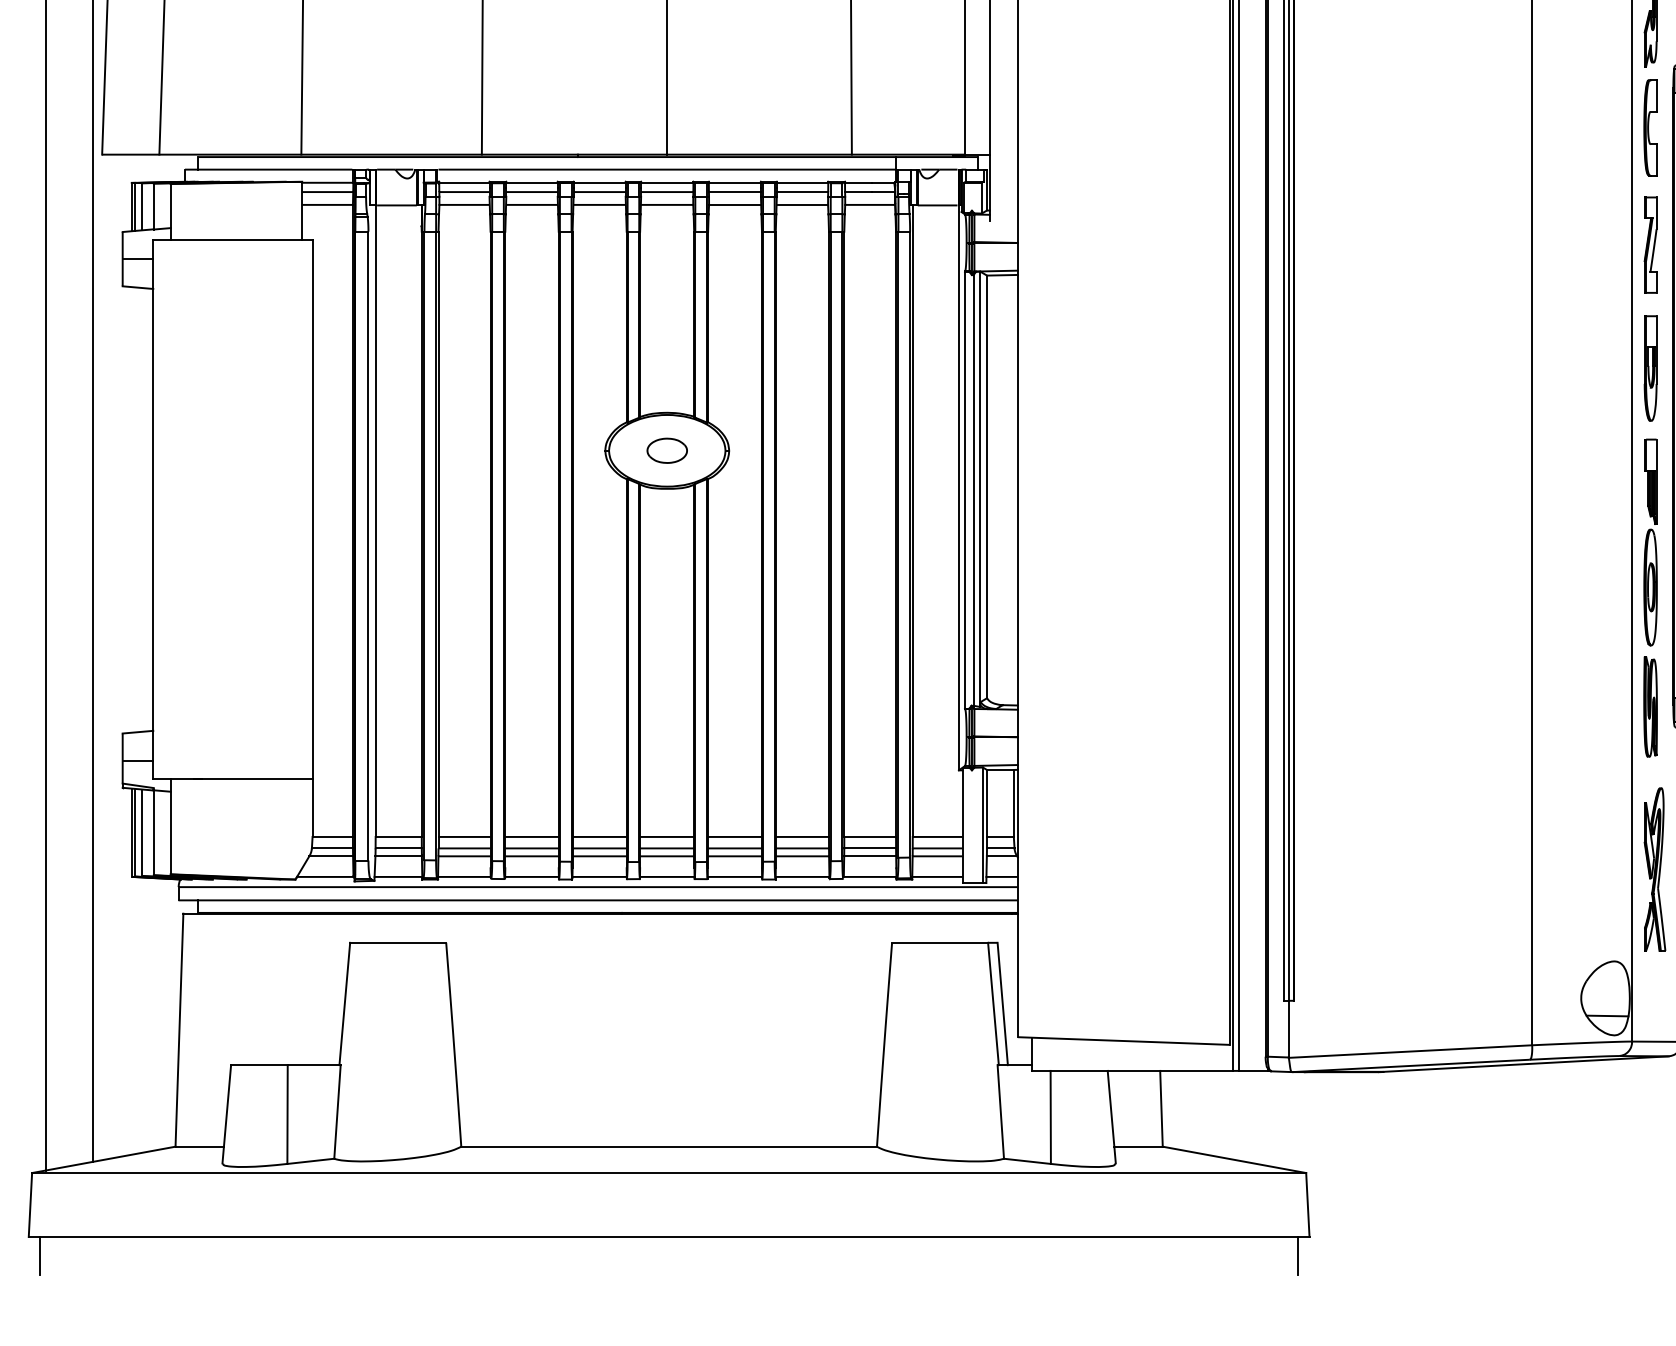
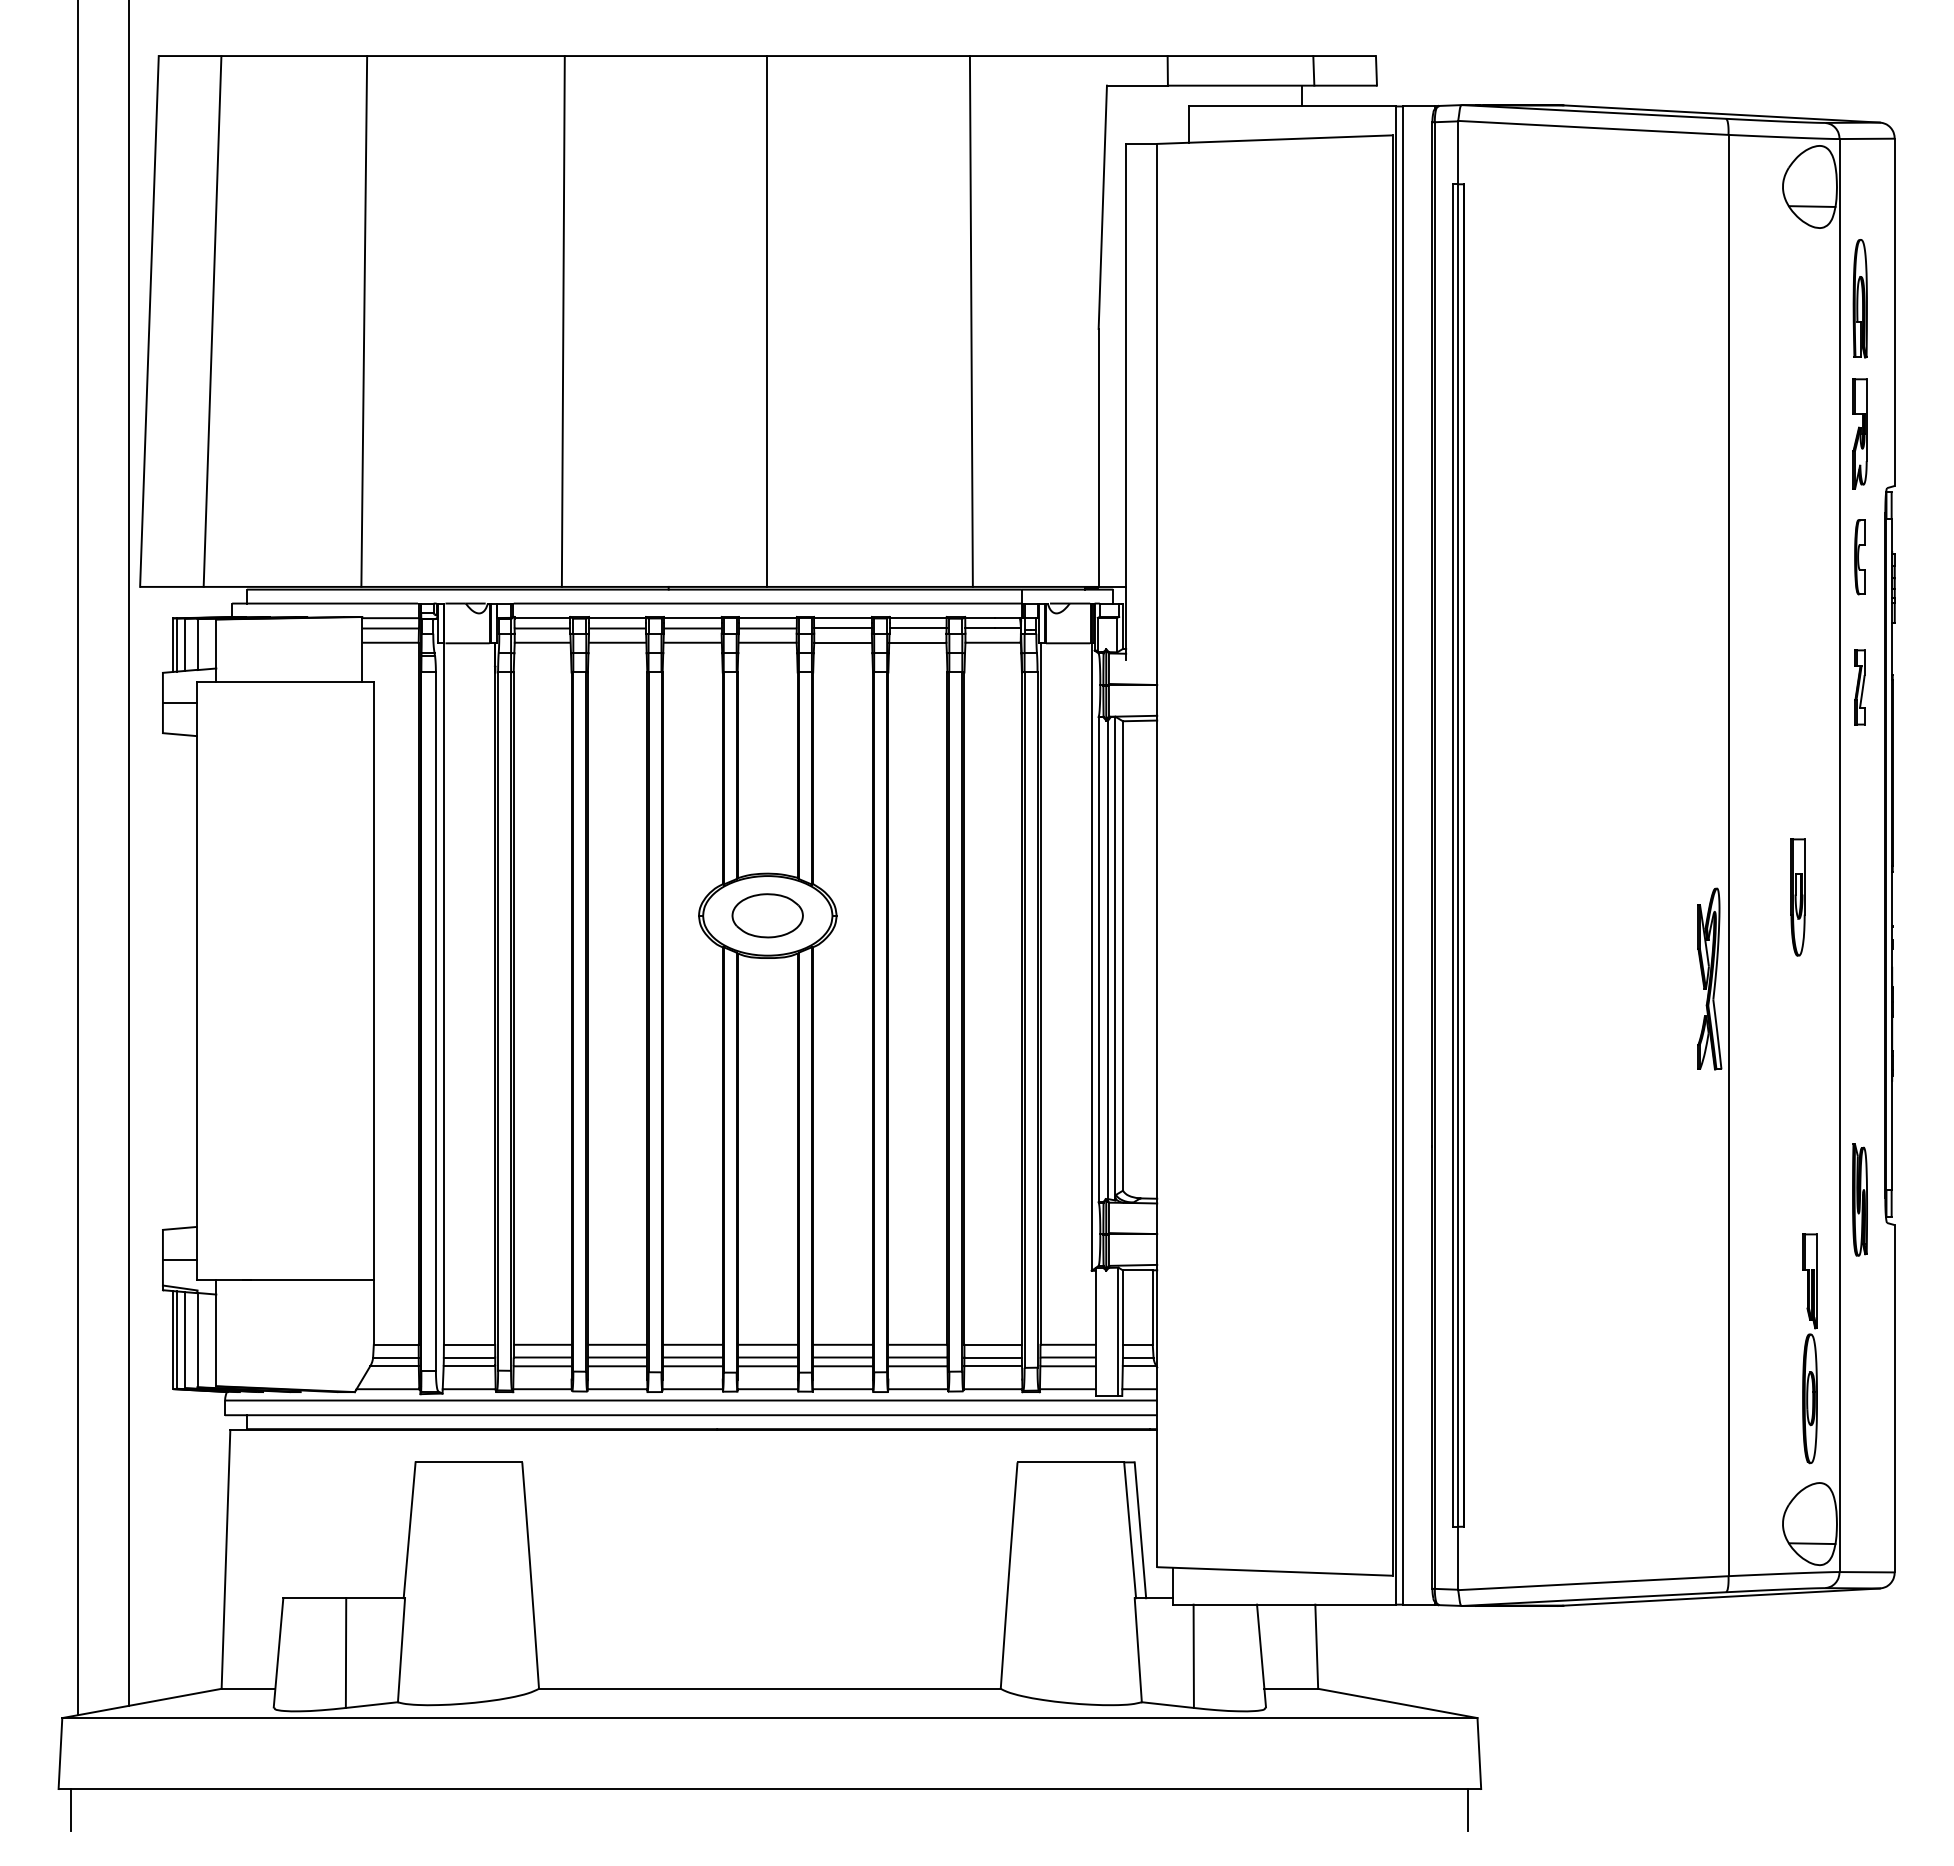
part: (1650, 128) -> (1859, 557), size x0.7
part: (1650, 245) -> (1859, 687), size x0.7
part: (1650, 368) -> (1797, 897), moved
part: (666, 450) -> (767, 915), size x1.6
part: (1650, 542) -> (1809, 1348), moved
part: (1654, 869) -> (1709, 978), moved

